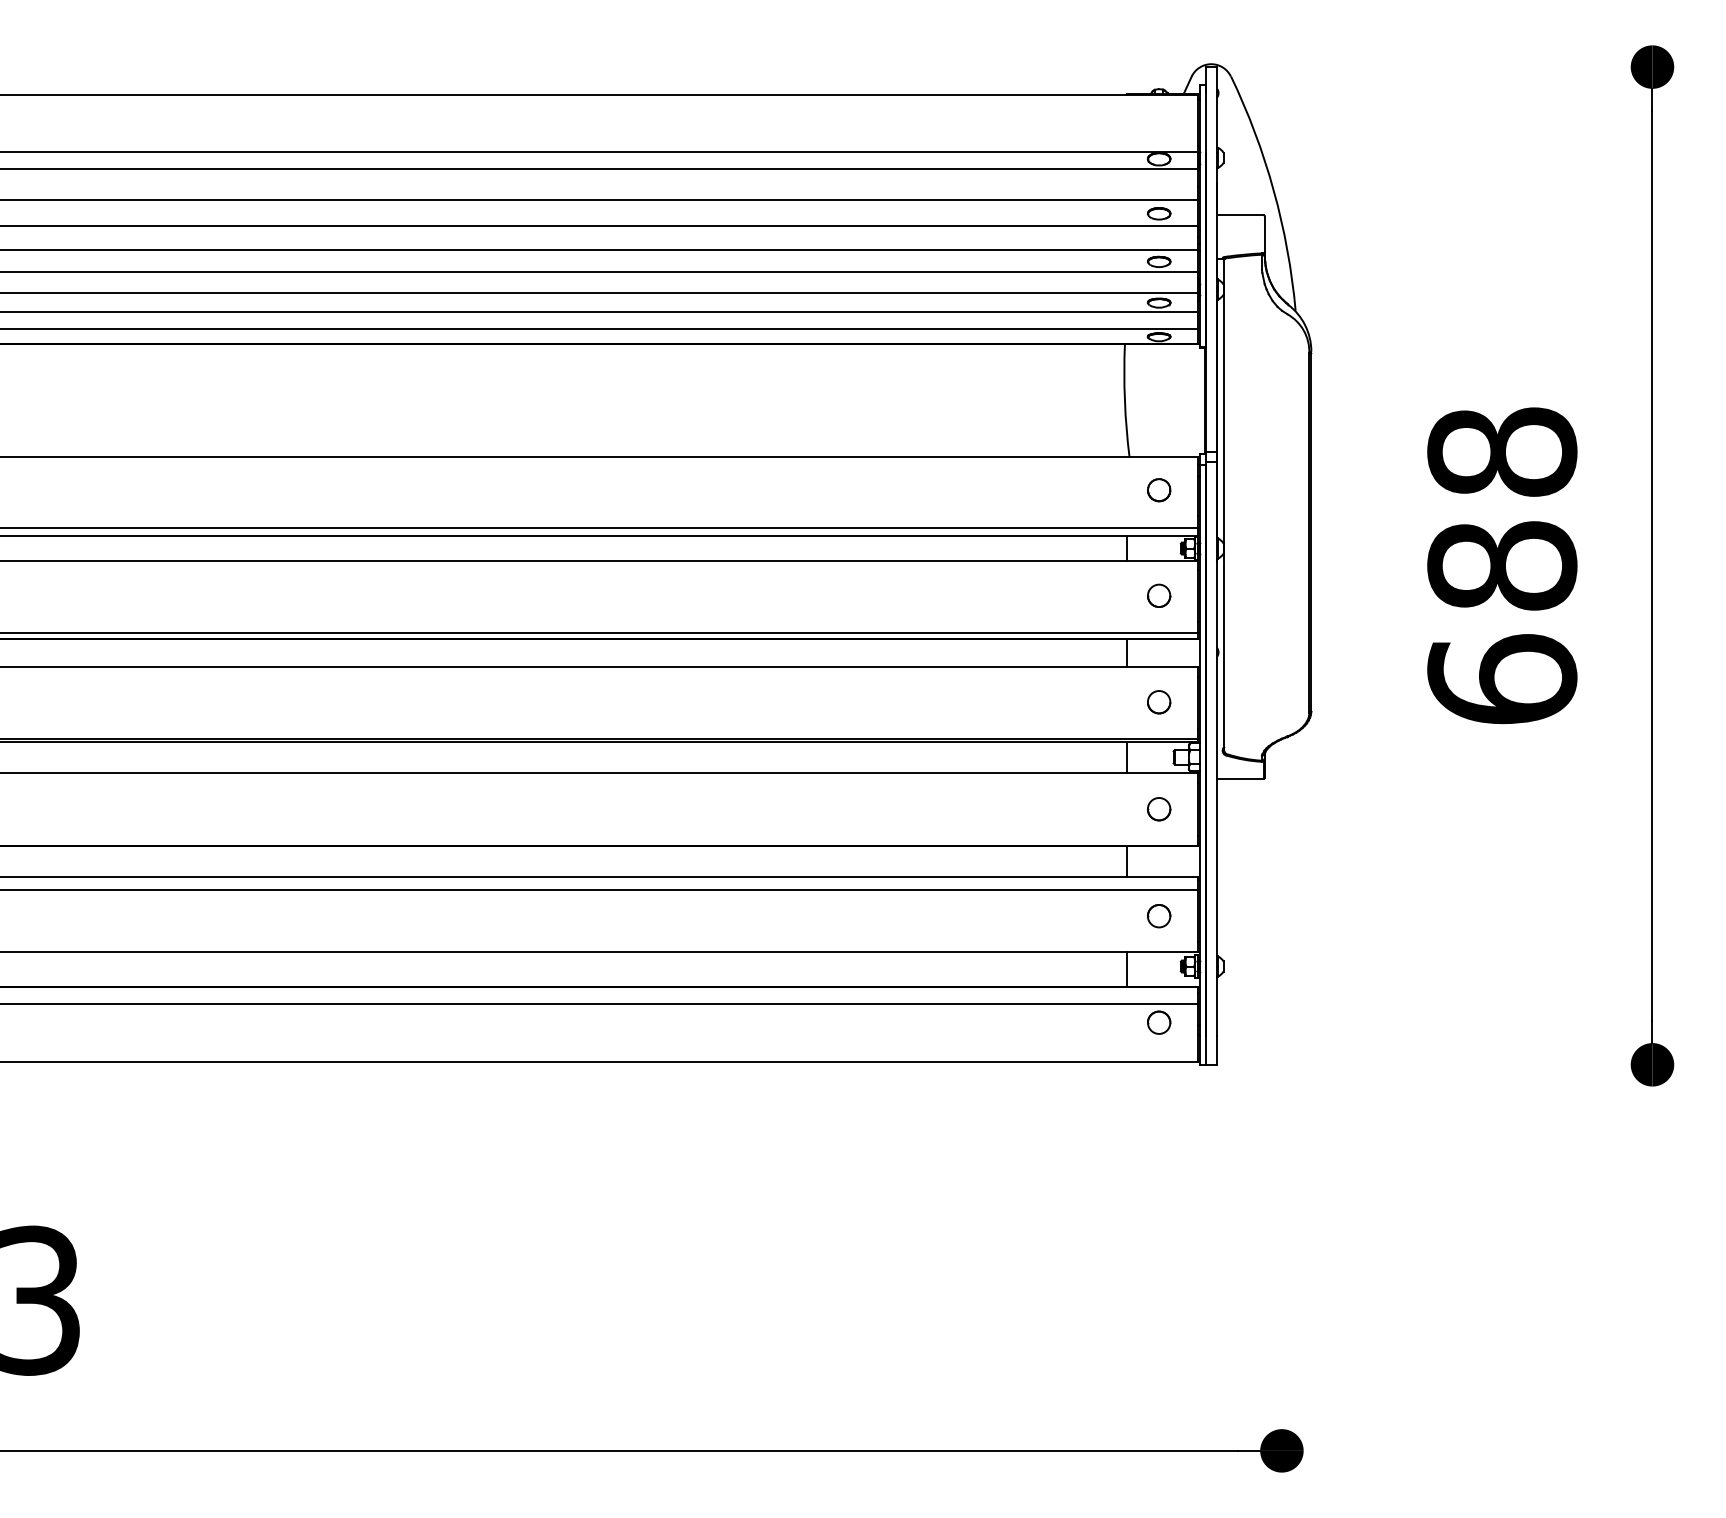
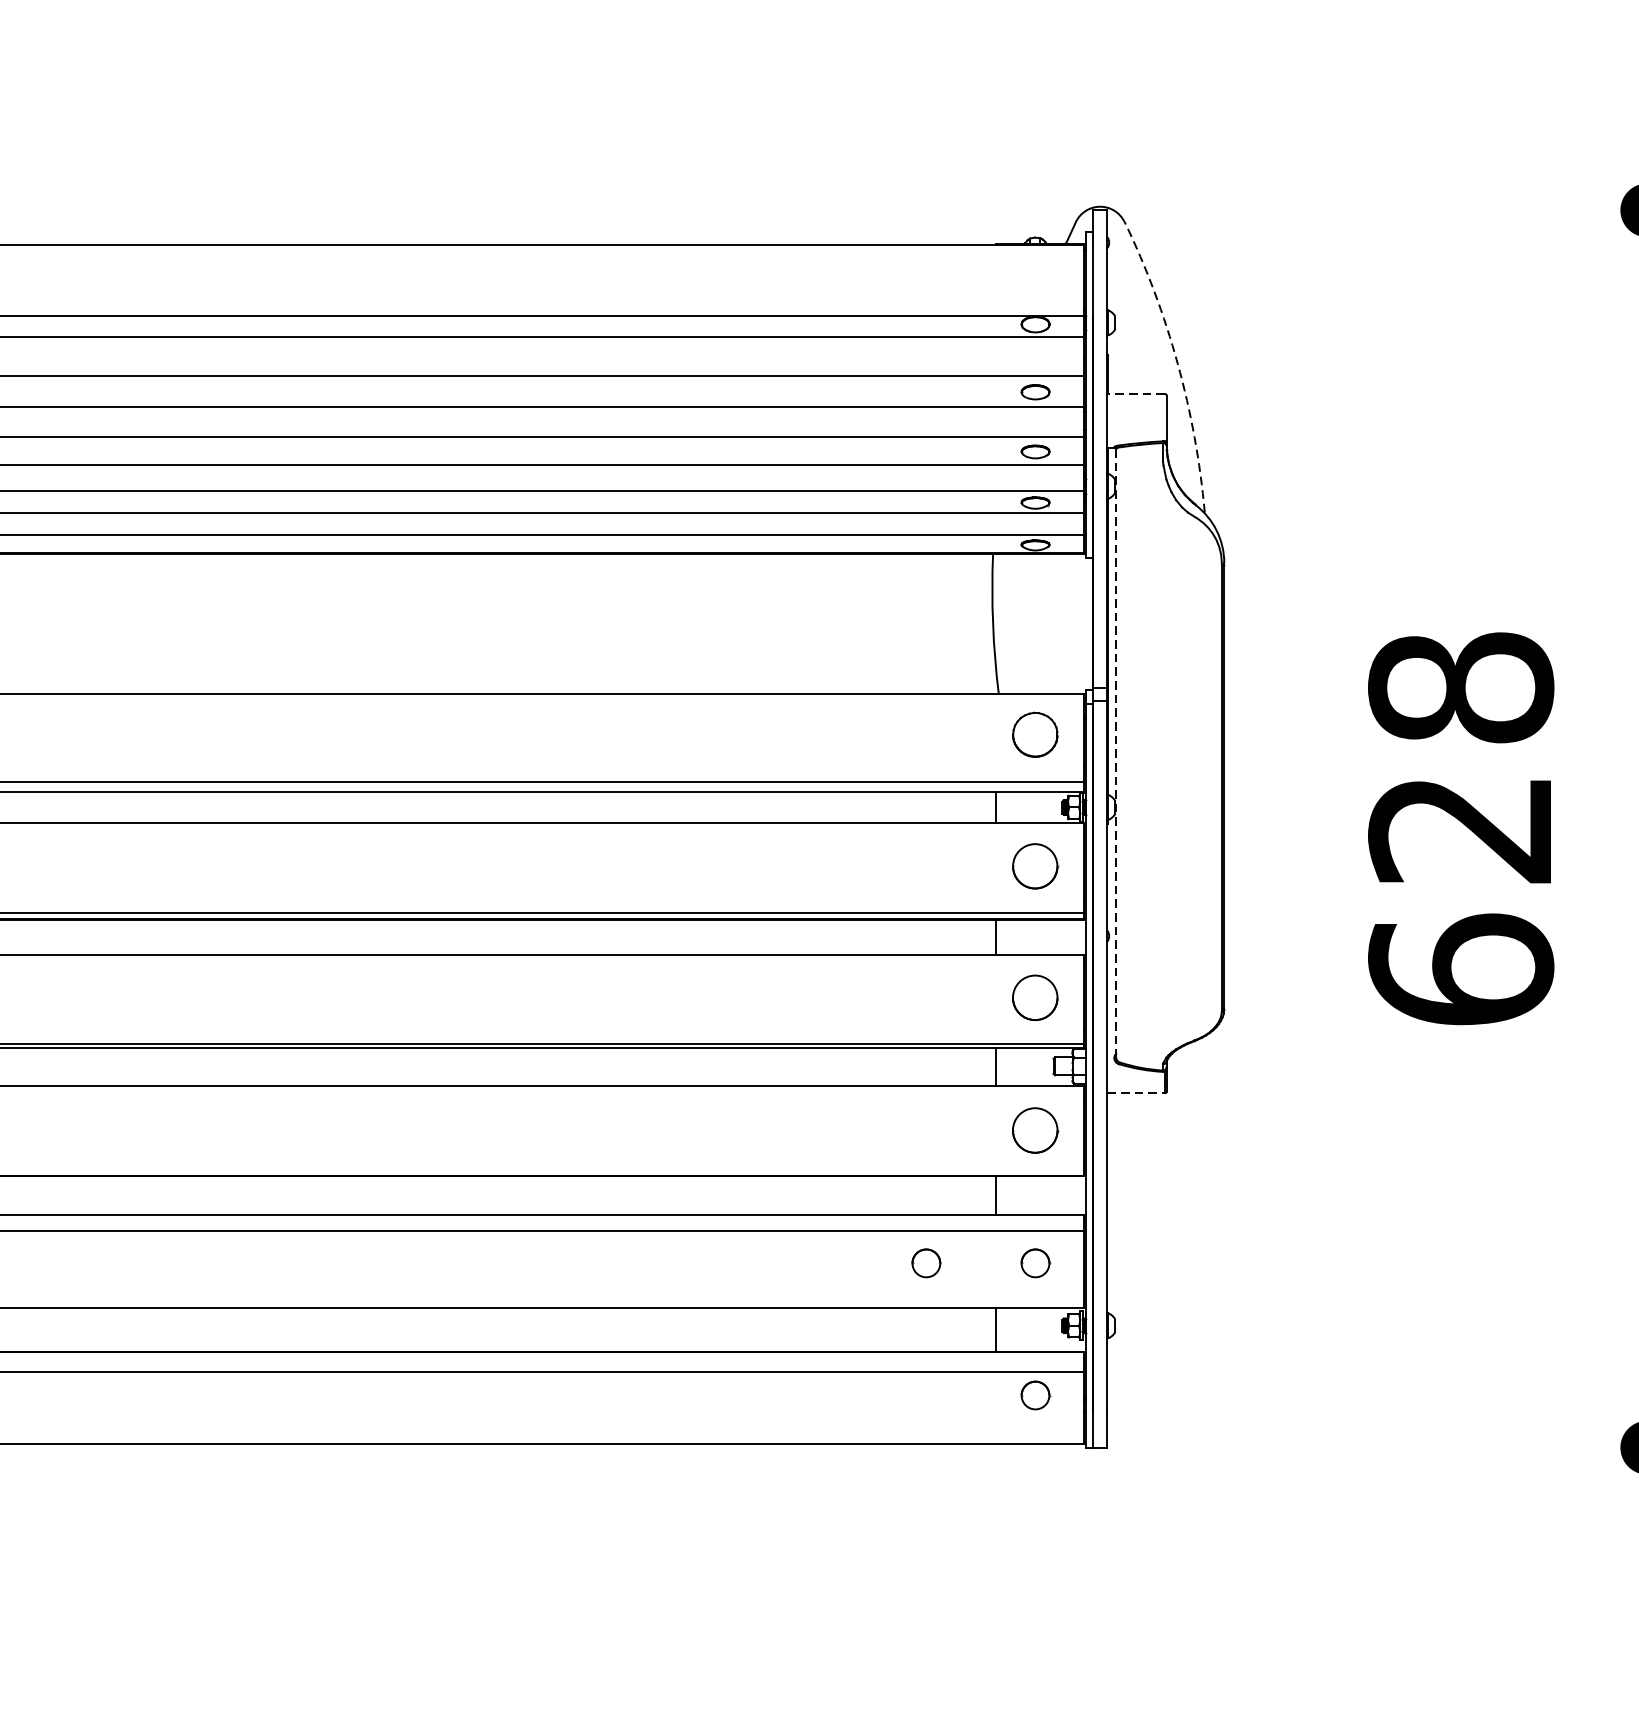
arc: (1273, 190) -> (1177, 363), solid -> dashed
line: (1239, 215) -> (1135, 394), solid -> dashed
part: (1159, 490) -> (1035, 735), size x1.6
line: (1224, 505) -> (1116, 754), solid -> dashed
text: (1502, 565) -> (1461, 828), 688 -> 628
circle: (1159, 595) -> (1035, 865), size x1.6
circle: (1159, 702) -> (1035, 998), size x1.6
line: (1240, 779) -> (1136, 1093), solid -> dashed
circle: (1159, 809) -> (1035, 1131), size x1.6
circle: (1071, 916) -> (926, 1263), added

